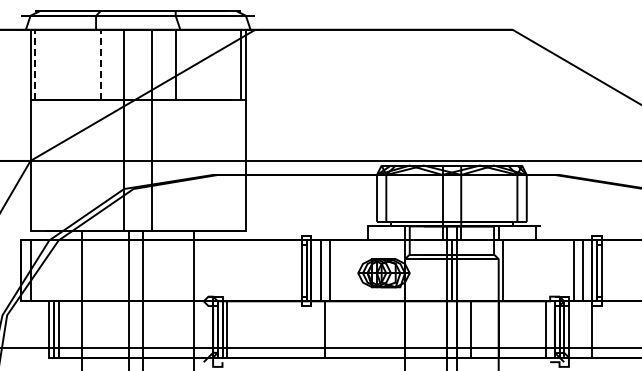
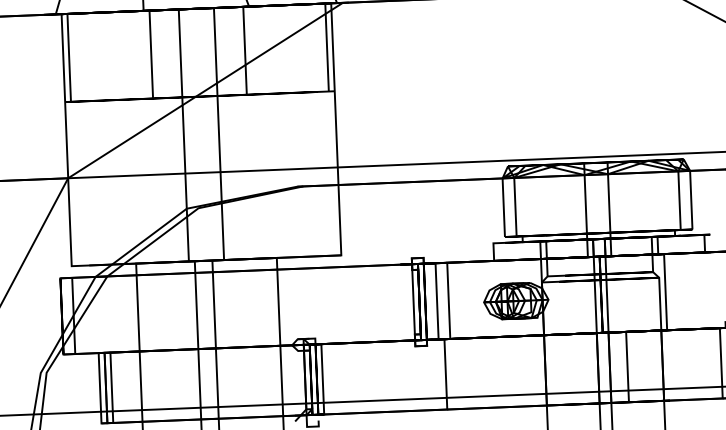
line: (35, 64) -> (69, 57), dashed -> solid
line: (100, 64) -> (150, 54), dashed -> solid

